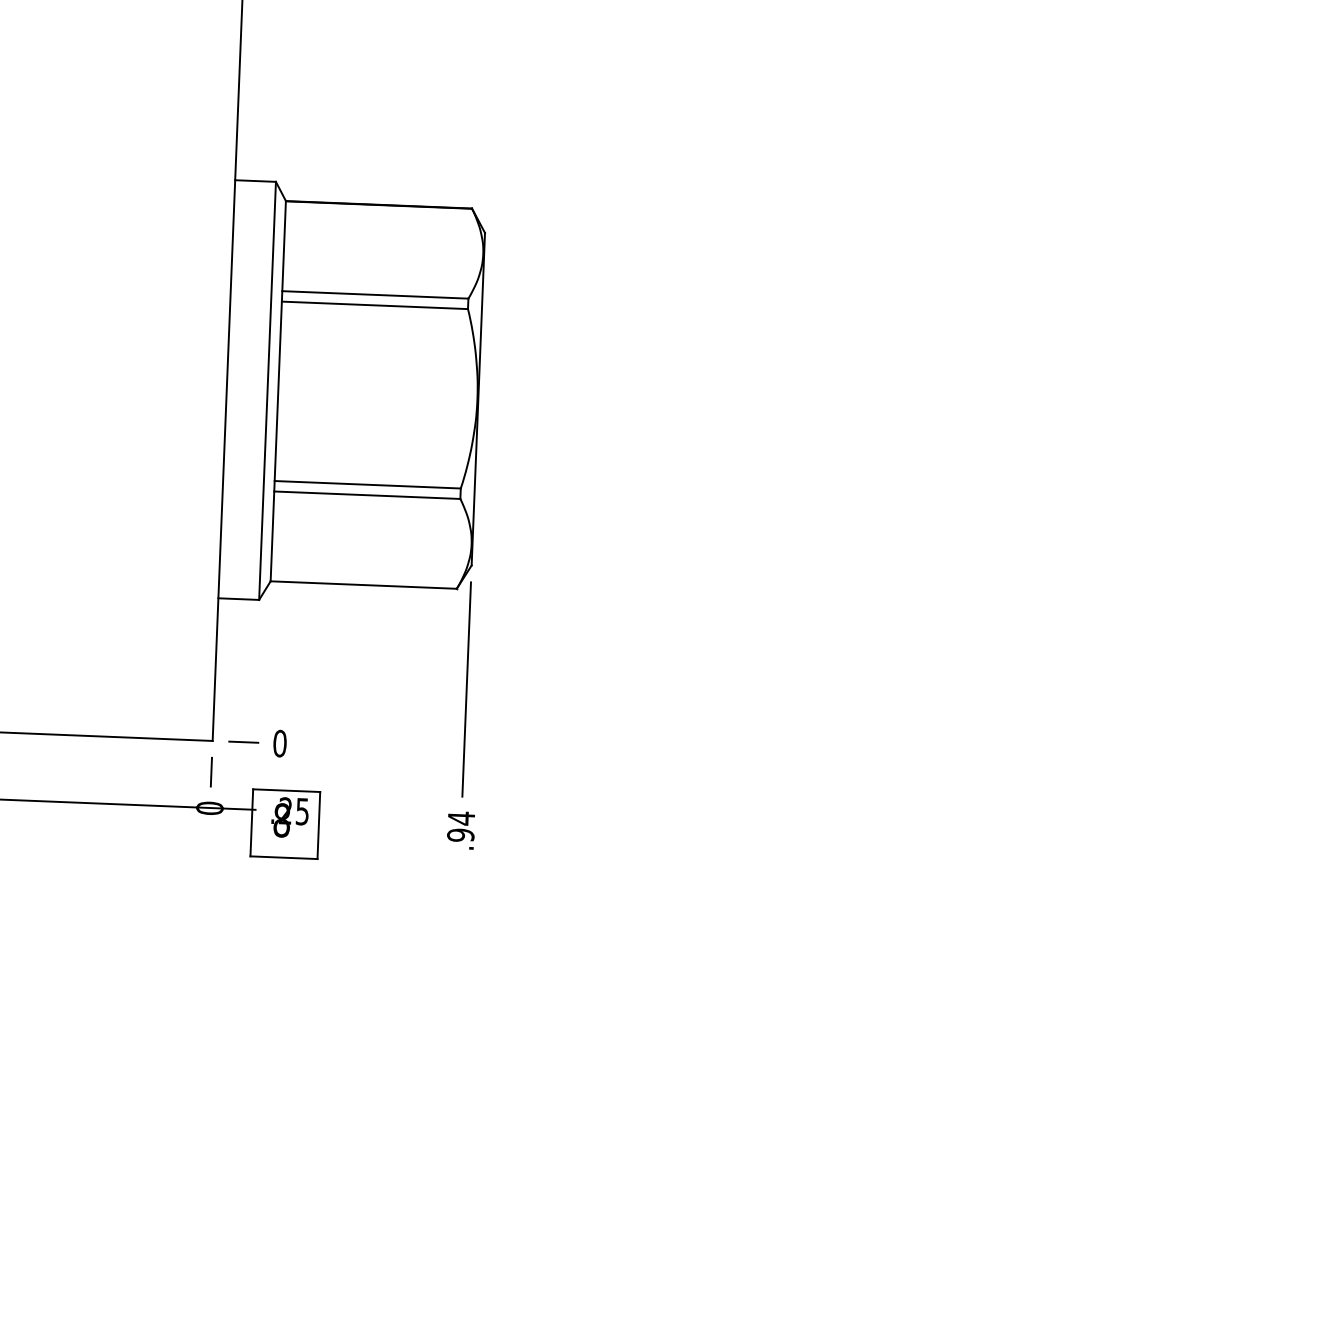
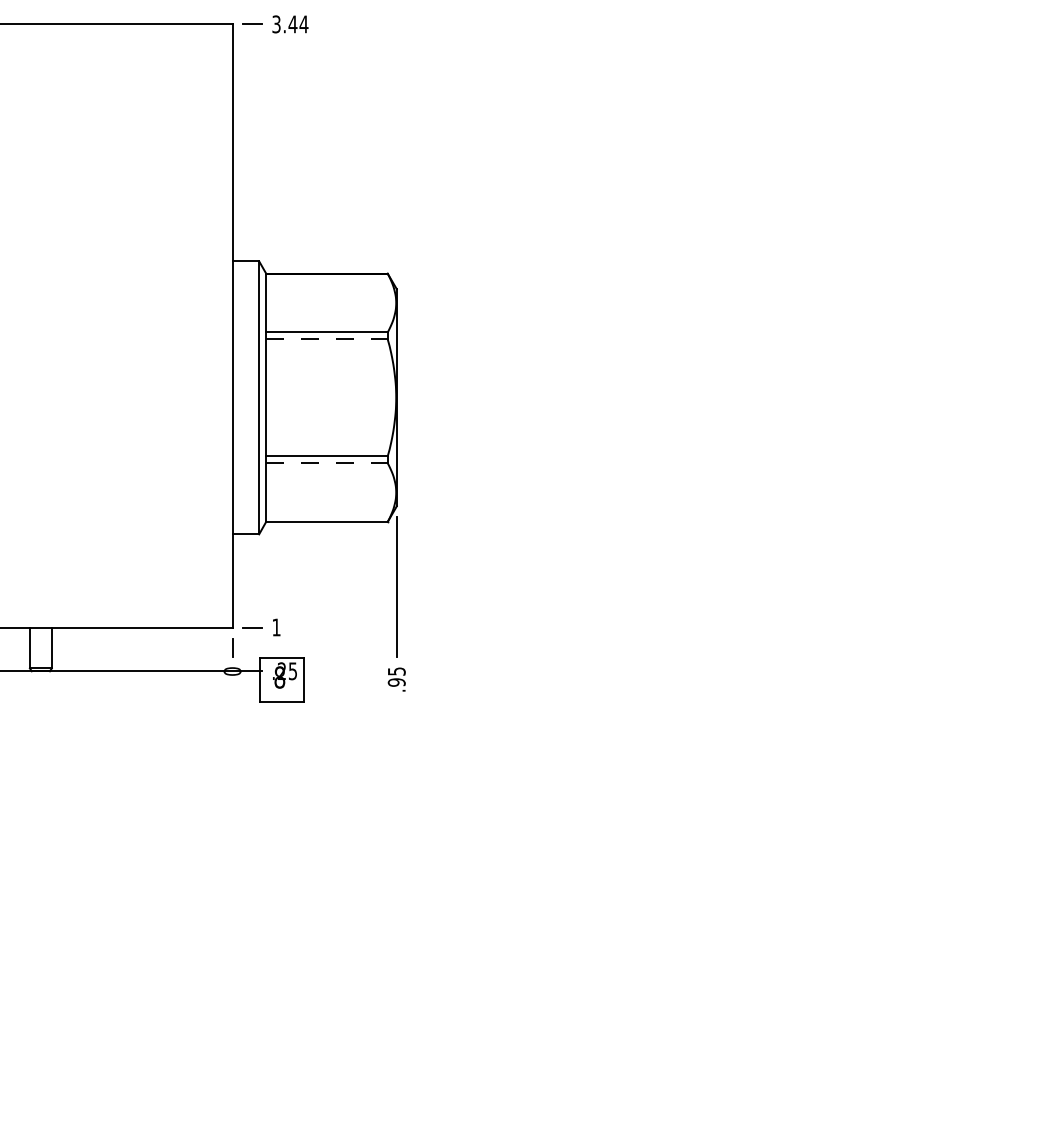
line: (374, 305) -> (326, 339), solid -> dashed
line: (366, 495) -> (326, 463), solid -> dashed
text: (279, 743) -> (276, 627), 0 -> 1
text: (461, 818) -> (396, 671), .94 -> .95

